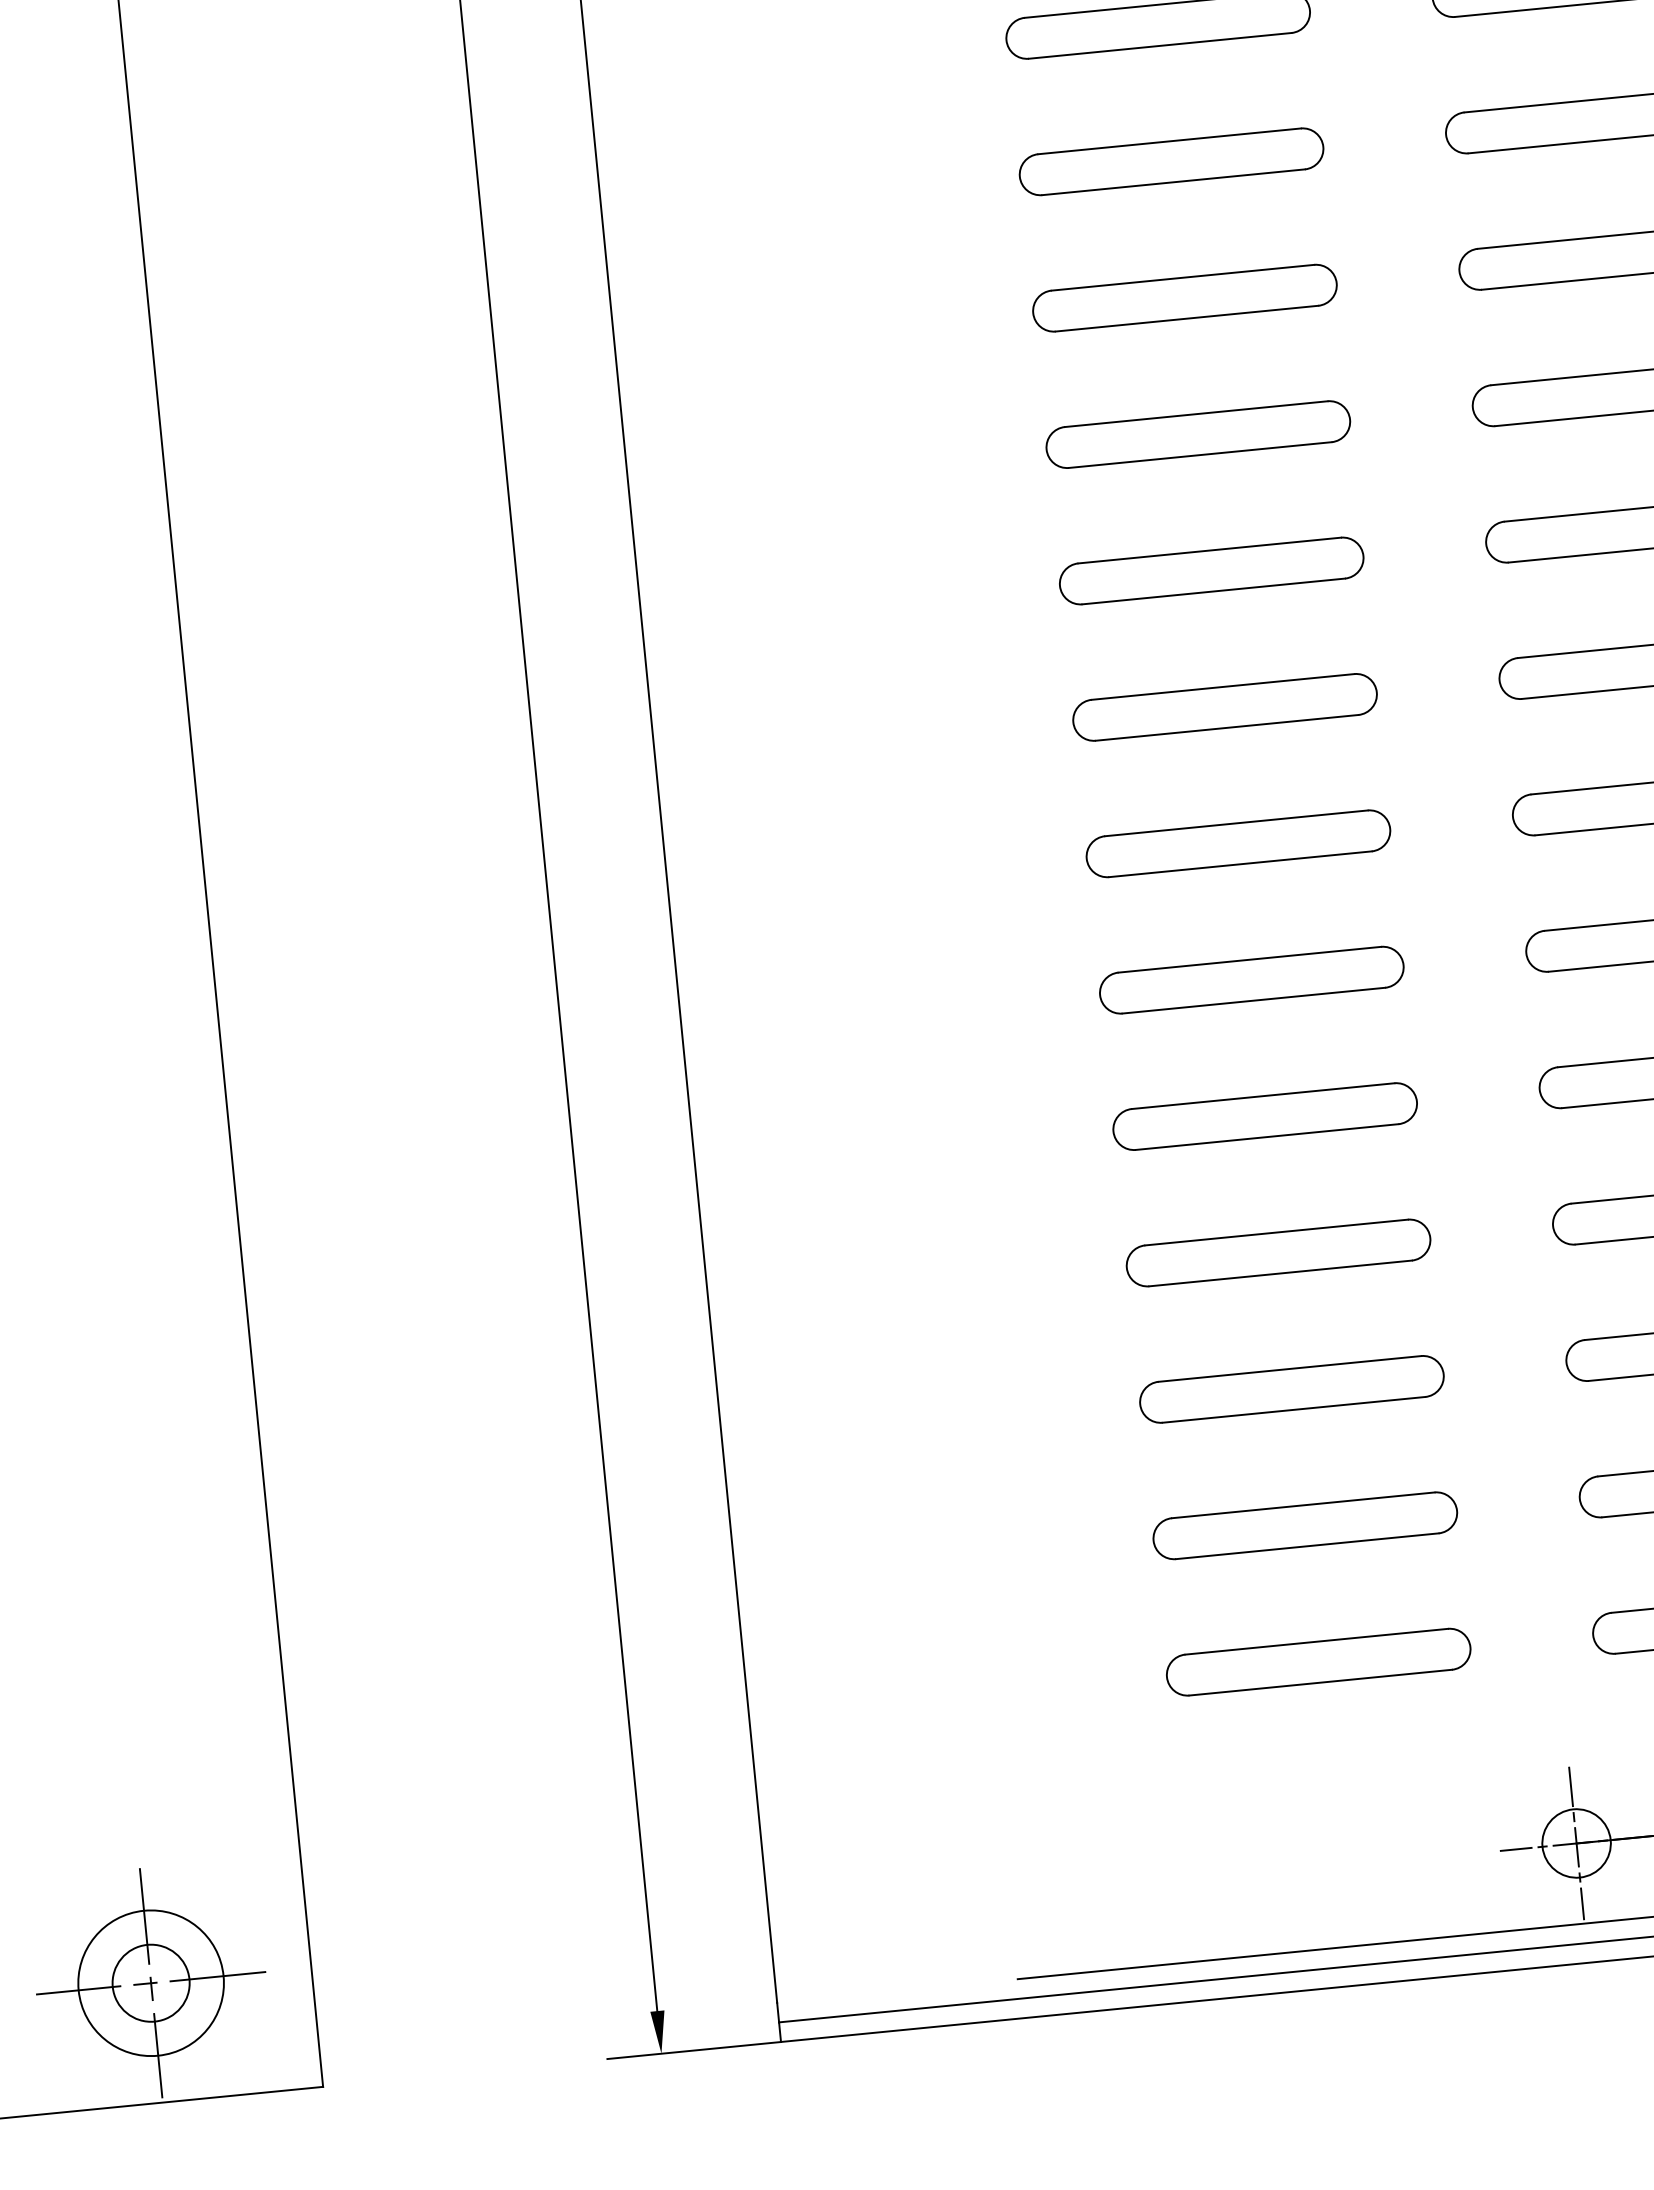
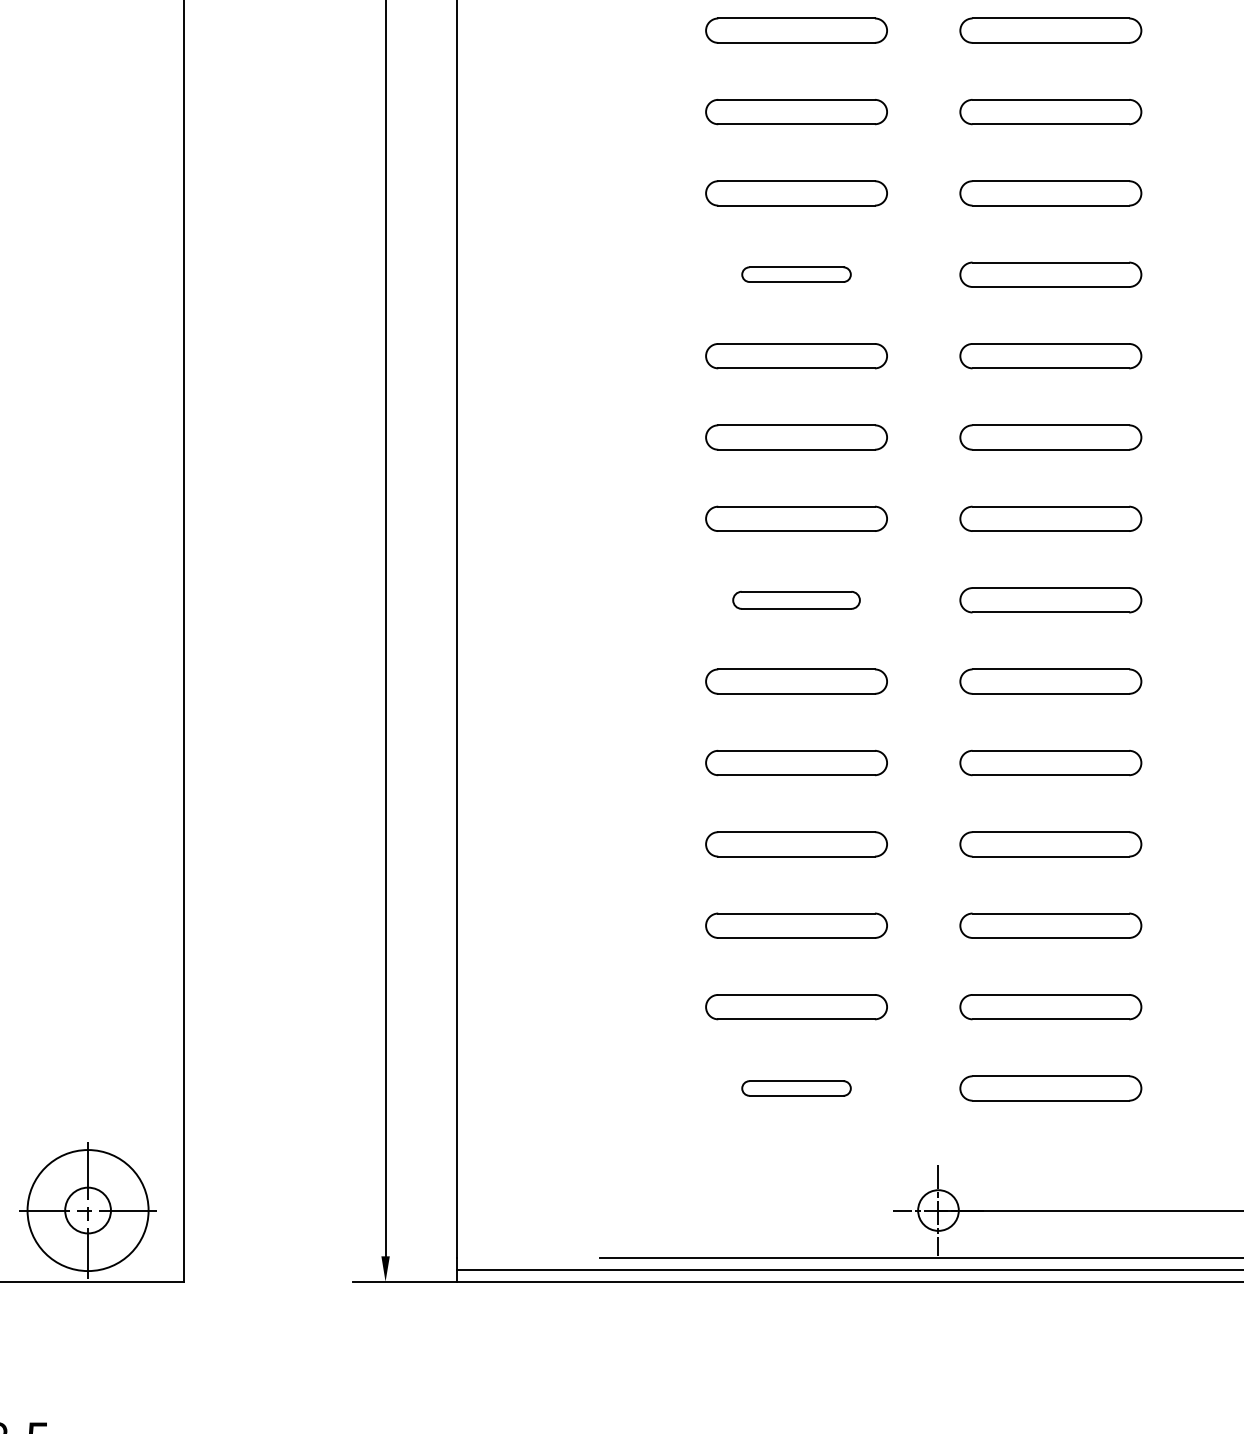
part: (1184, 297) -> (796, 274), size x0.6
part: (1238, 844) -> (796, 600), size x0.7
part: (1318, 1662) -> (796, 1088), size x0.6
circle: (150, 1983) -> (87, 1210), size x1.4

